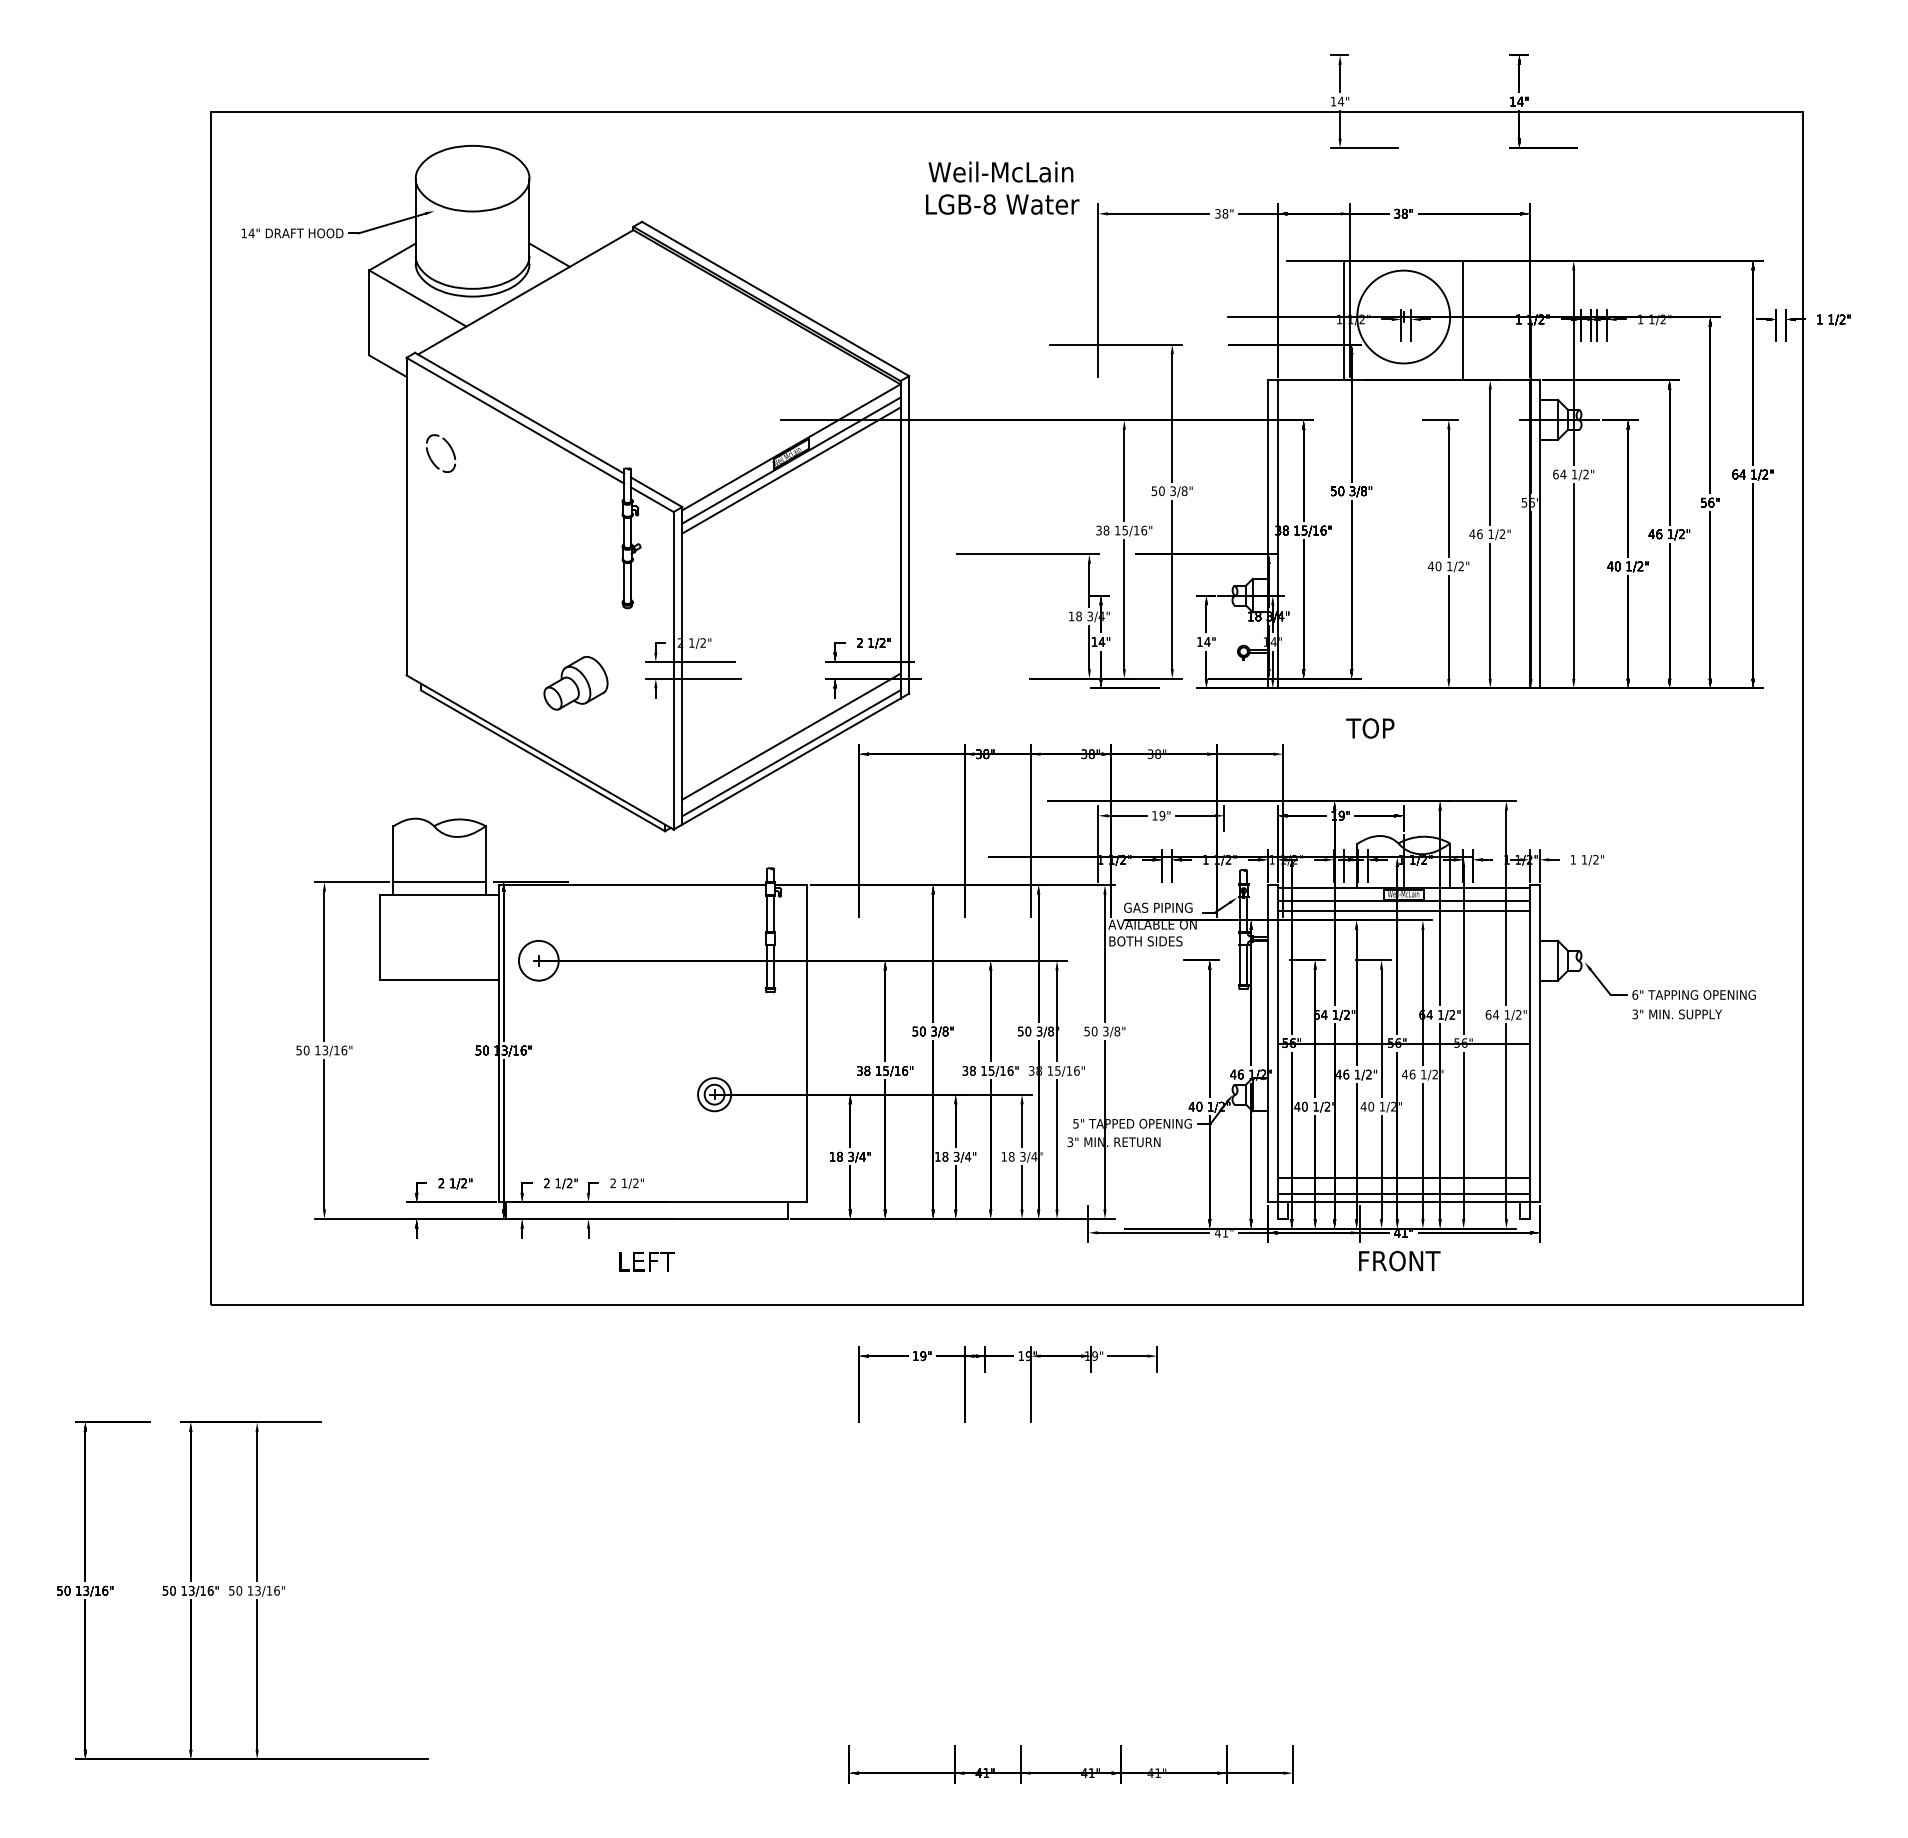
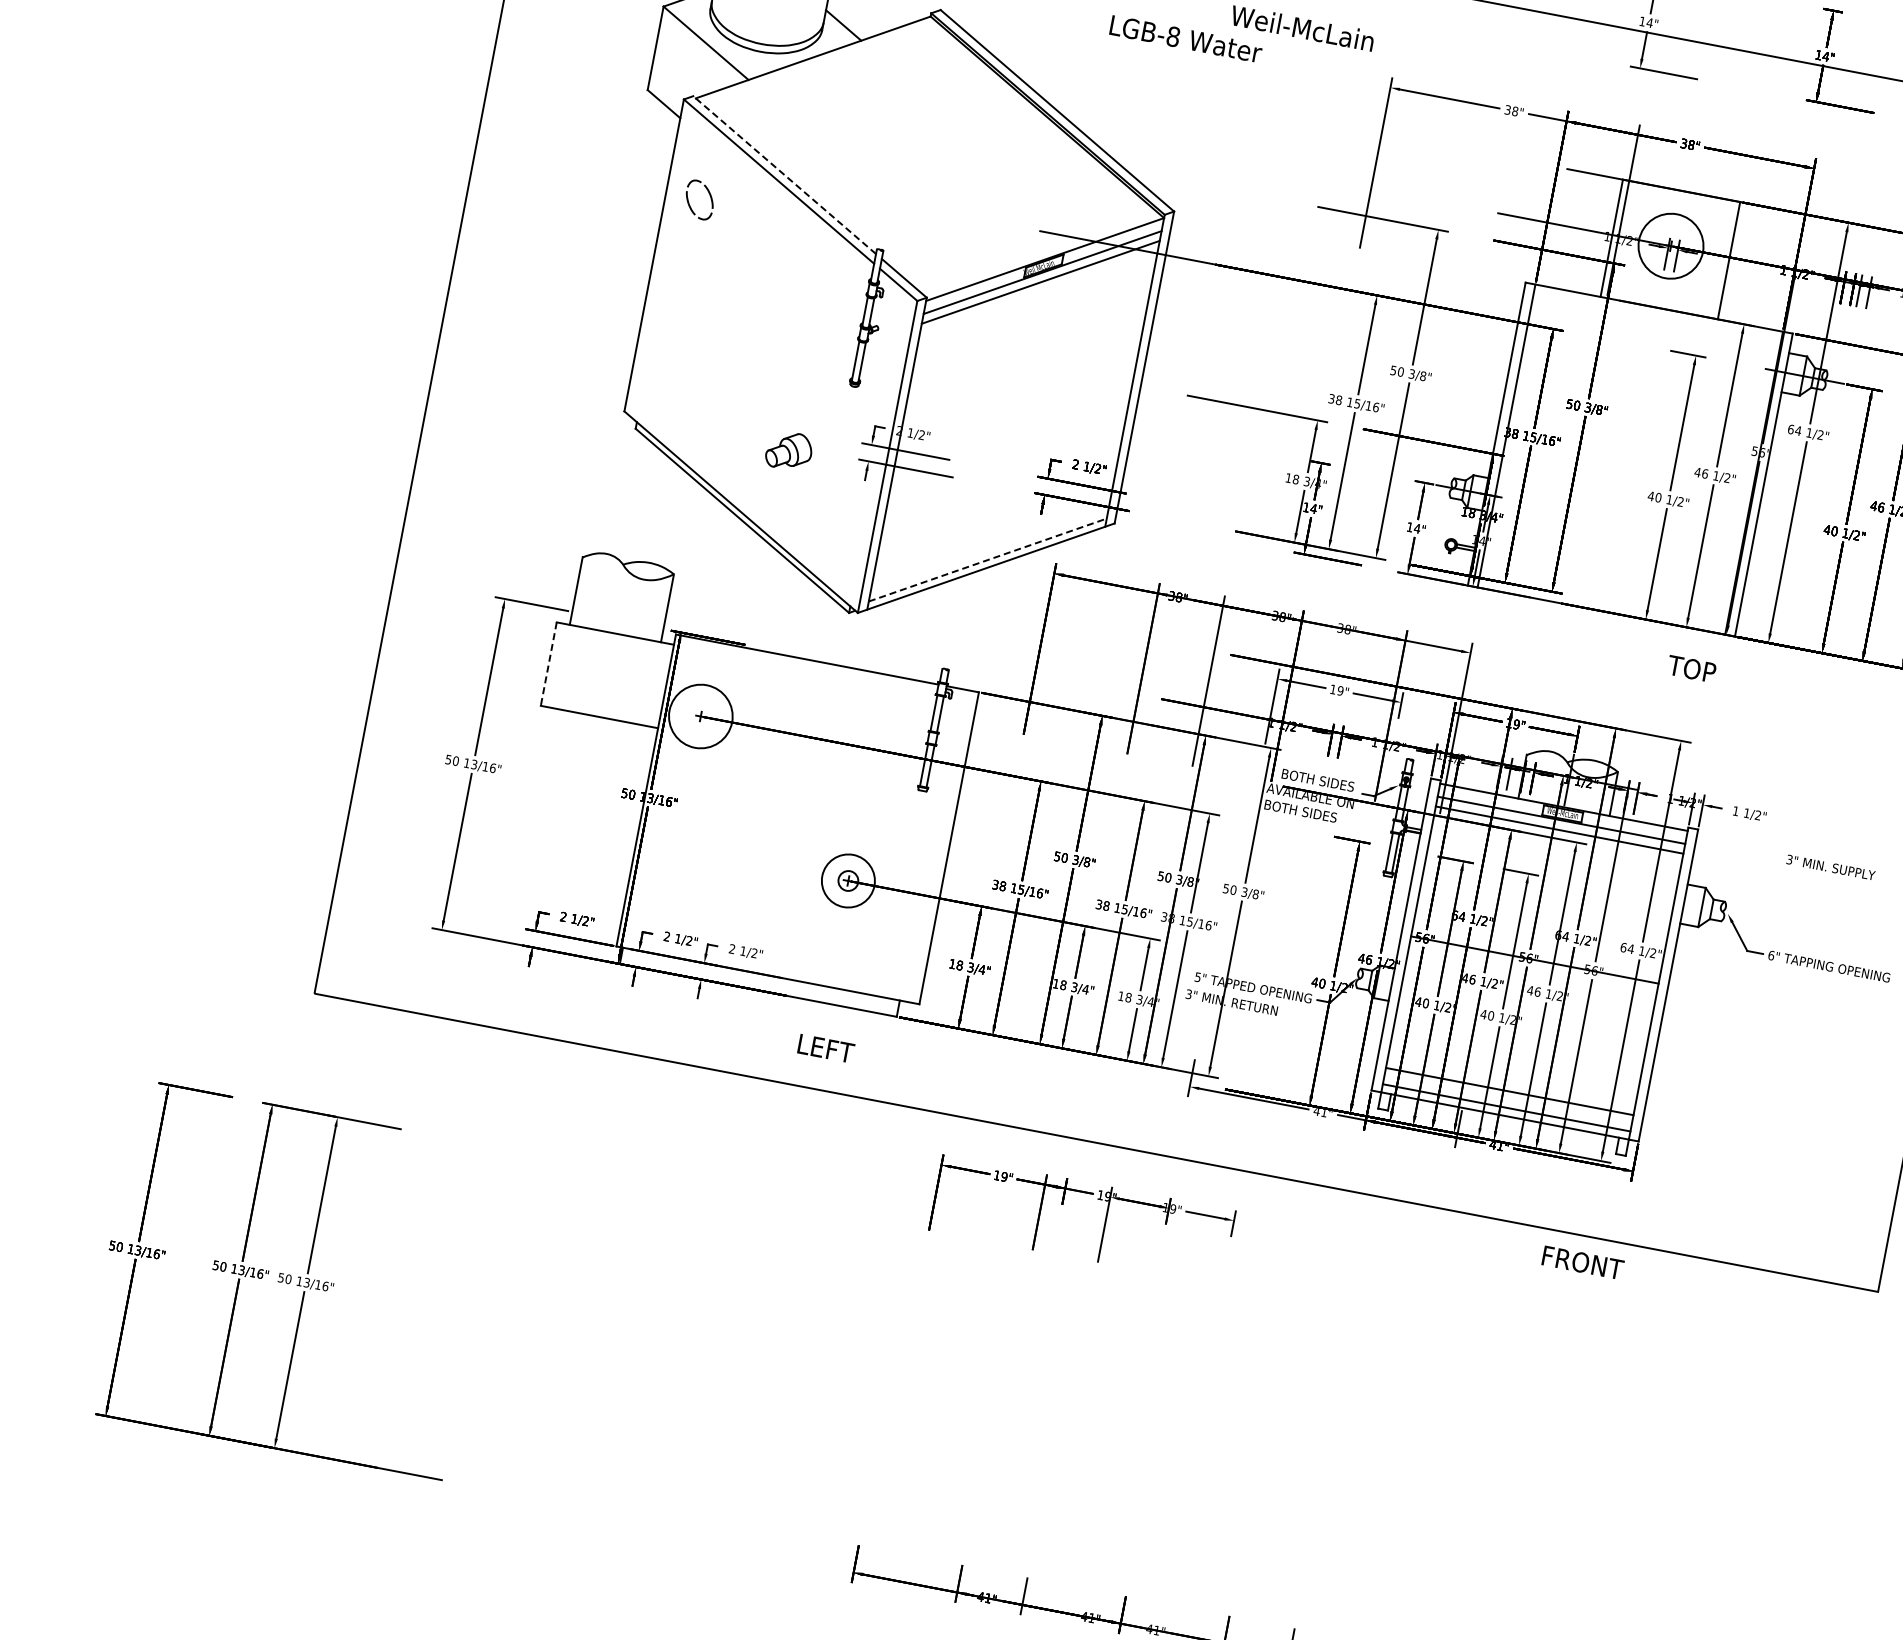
text: (1002, 204) -> (1186, 39), moved
circle: (1403, 316) -> (1670, 245), size x0.7
line: (519, 413) -> (784, 175), solid -> dashed
part: (575, 683) -> (788, 451), size x0.7
text: (1370, 728) -> (1691, 669), moved
line: (791, 736) -> (991, 543), removed
line: (791, 753) -> (987, 560), solid -> dashed
line: (438, 882) -> (616, 620), removed
text: (1156, 907) -> (1317, 779), GAS PIPING -> BOTH SIDES
line: (379, 938) -> (548, 664), solid -> dashed
circle: (538, 960) -> (700, 716), size x1.6
text: (1676, 1014) -> (1830, 867), moved
circle: (714, 1094) -> (848, 880), size x1.6
text: (1399, 1260) -> (1582, 1262), moved
text: (646, 1261) -> (825, 1048), moved

